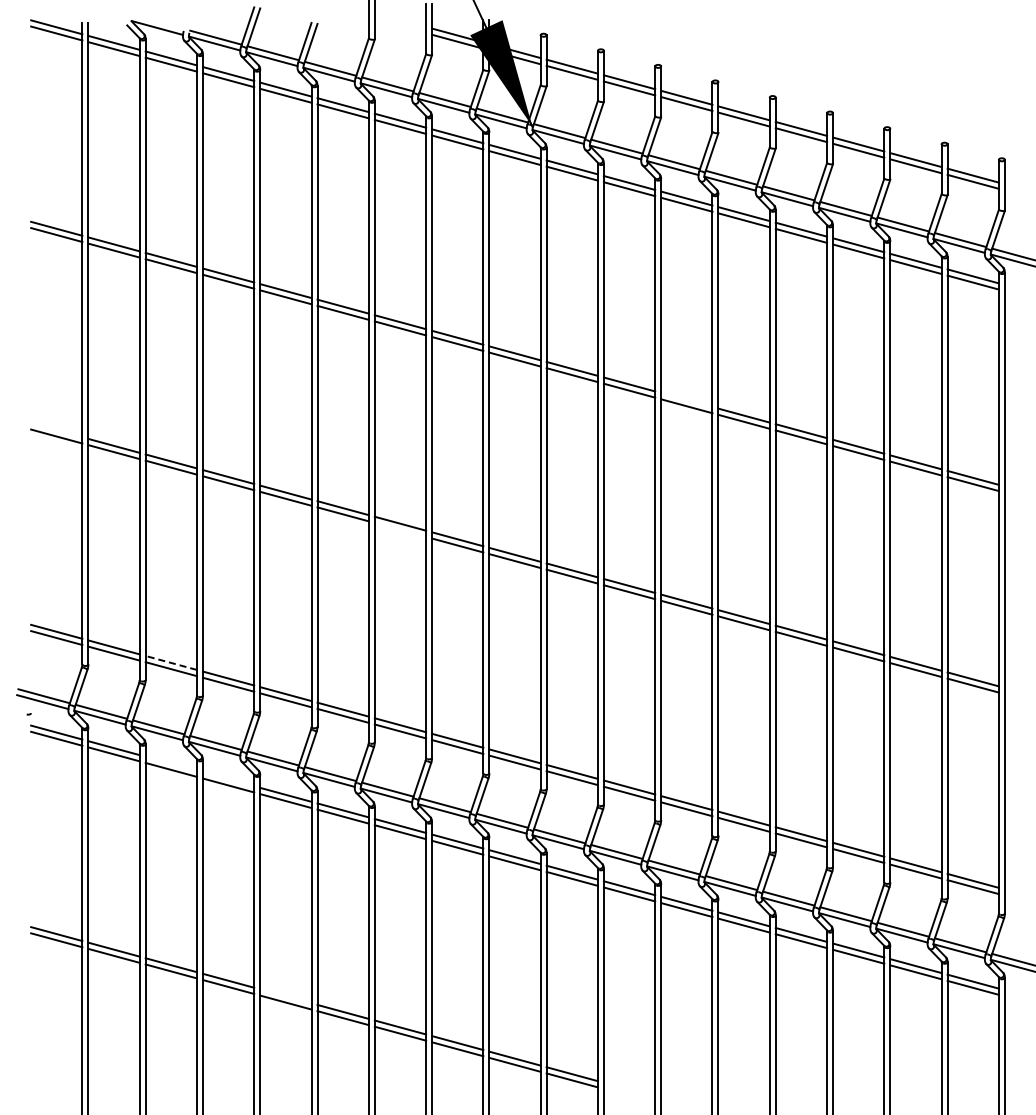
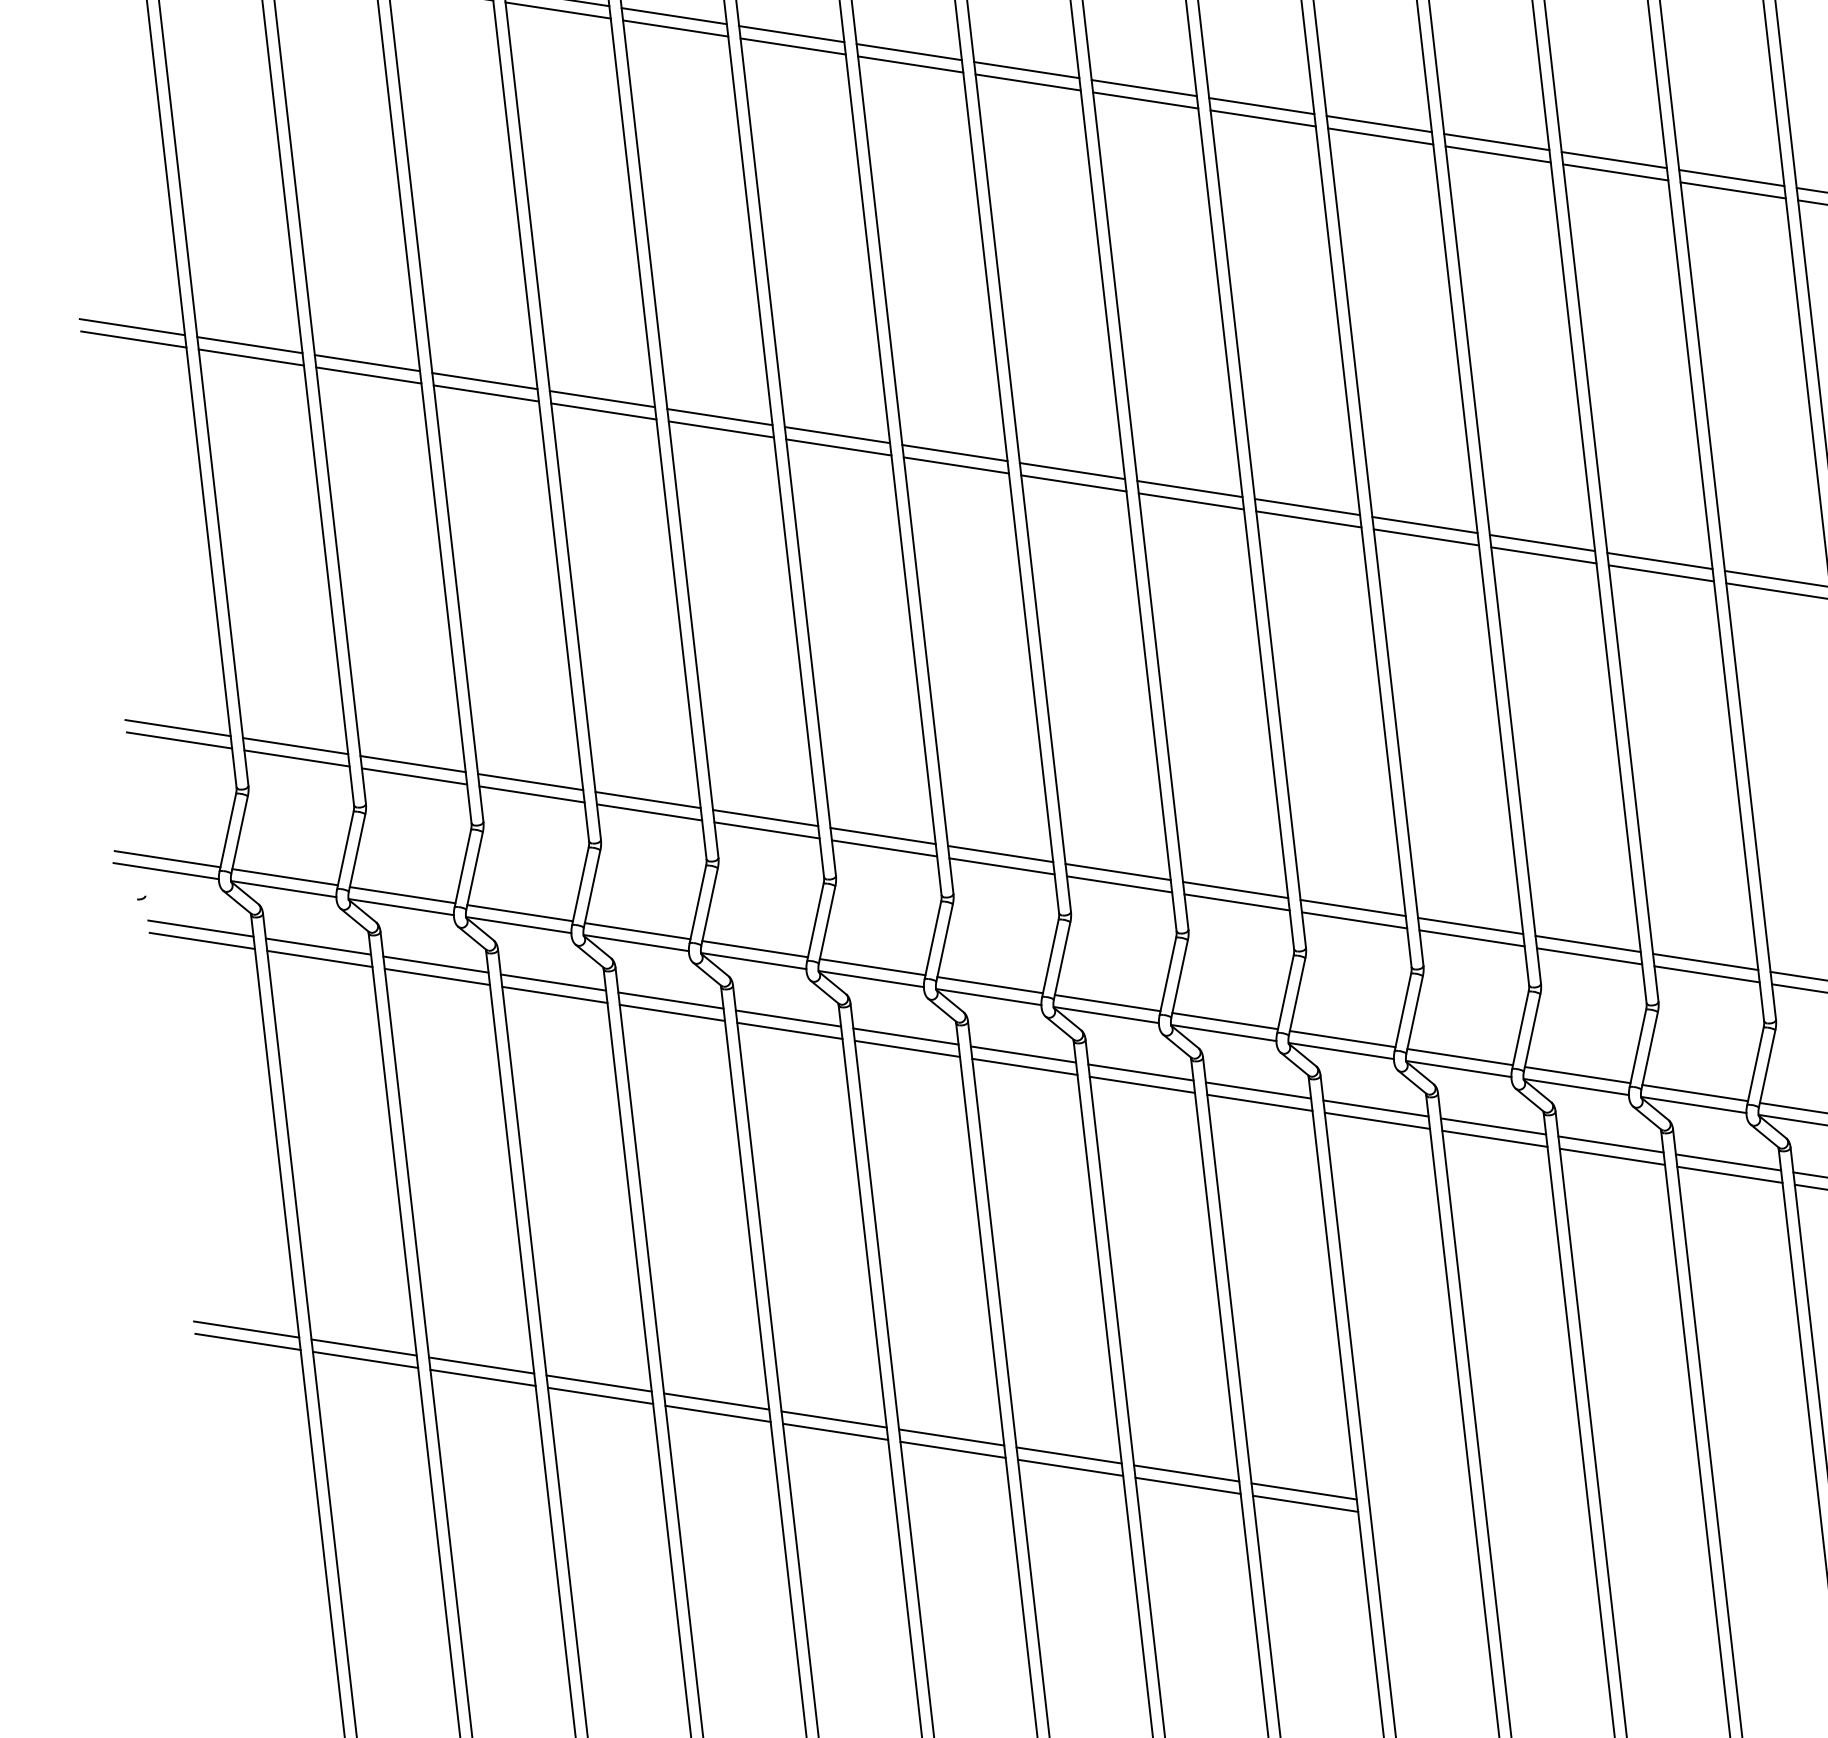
line: (686, 400) -> (1378, 125), added
line: (56, 430) -> (131, 327), added
line: (400, 529) -> (838, 446), added
line: (171, 662) -> (413, 763), dashed -> solid
line: (170, 763) -> (434, 964), added
line: (228, 779) -> (553, 983), added
line: (285, 996) -> (715, 1401), added

